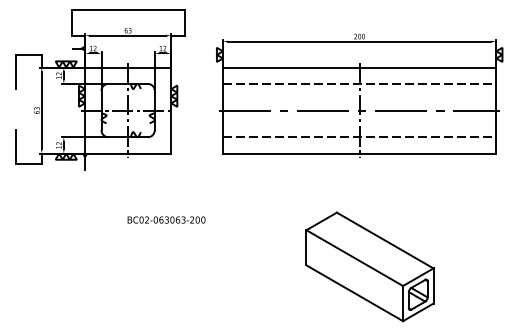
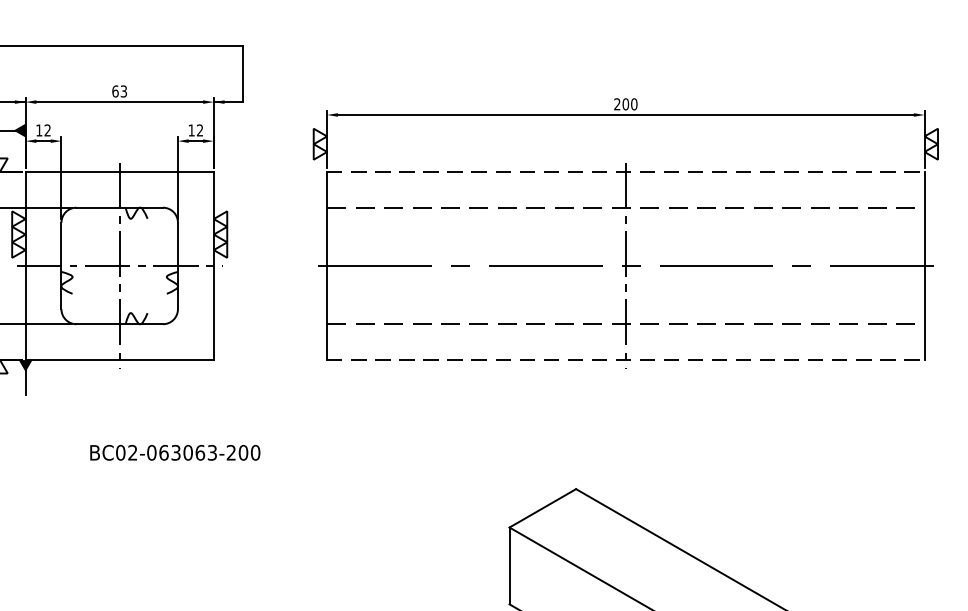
line: (359, 67) -> (625, 171), solid -> dashed
line: (359, 153) -> (625, 359), solid -> dashed
text: (166, 219) -> (175, 451), moved

